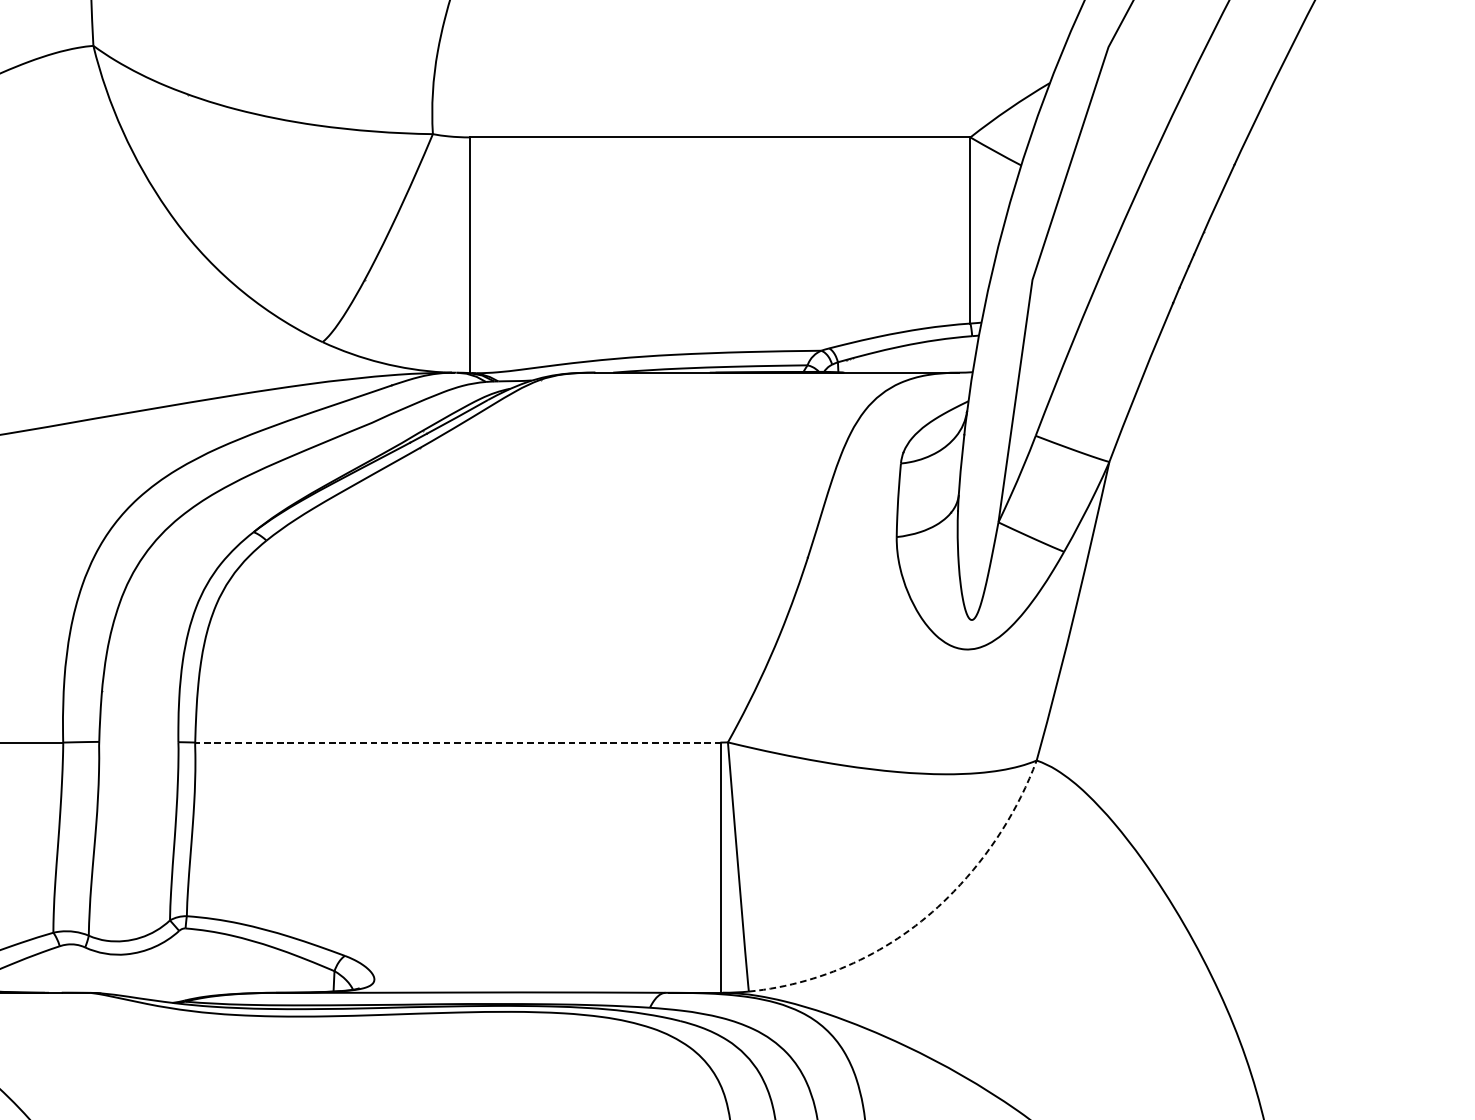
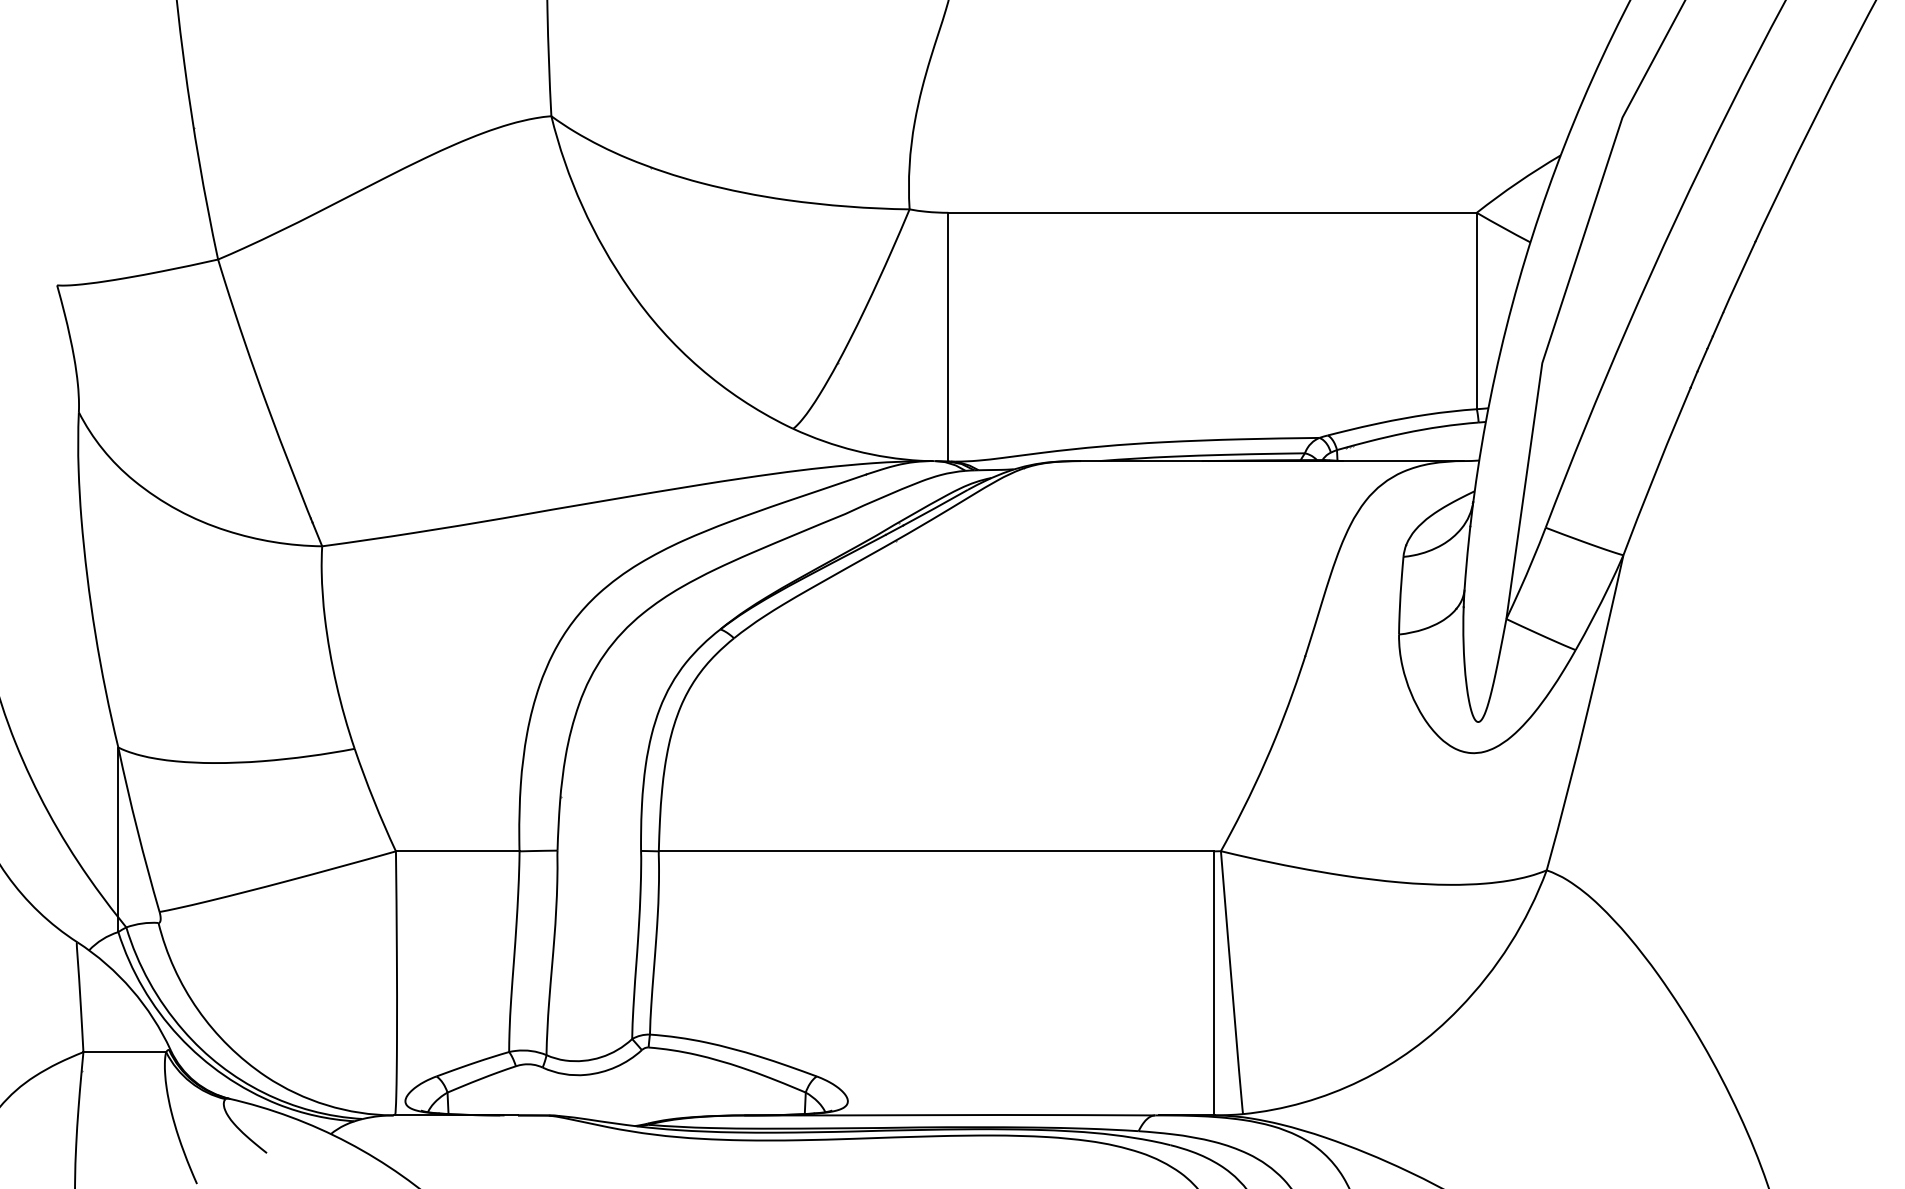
line: (458, 742) -> (936, 851), dashed -> solid
line: (929, 915) -> (1433, 1033), dashed -> solid

